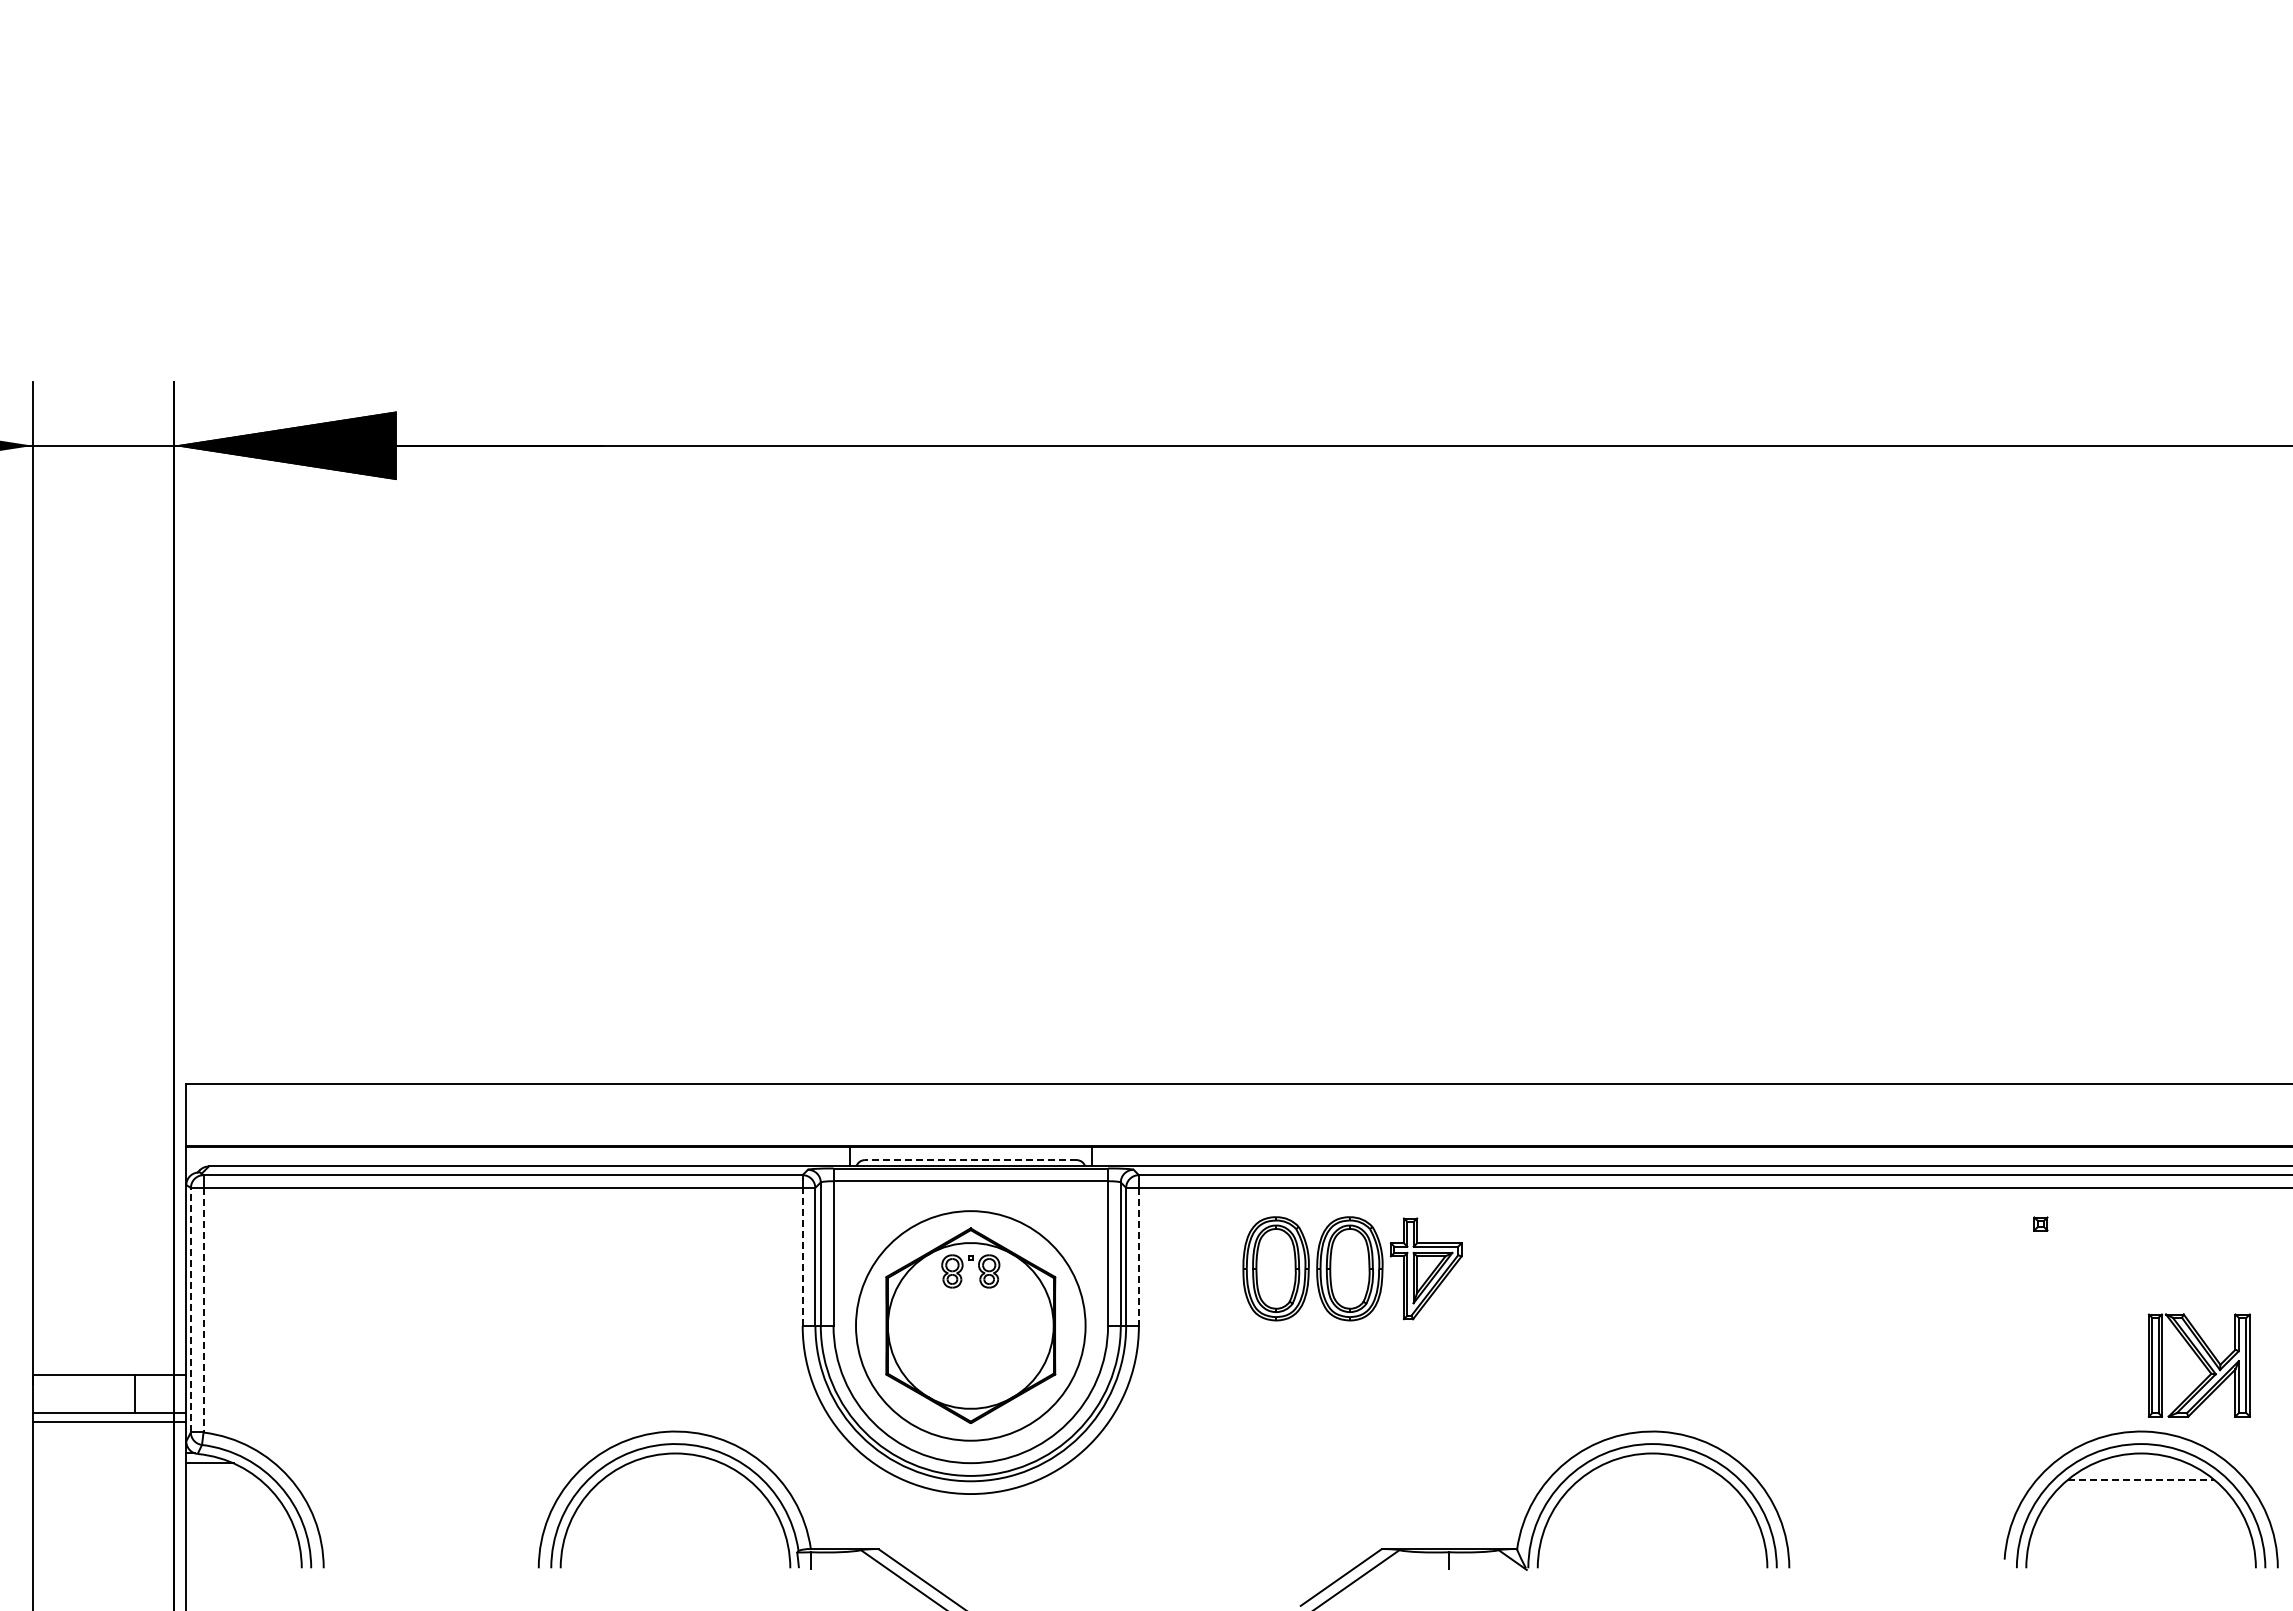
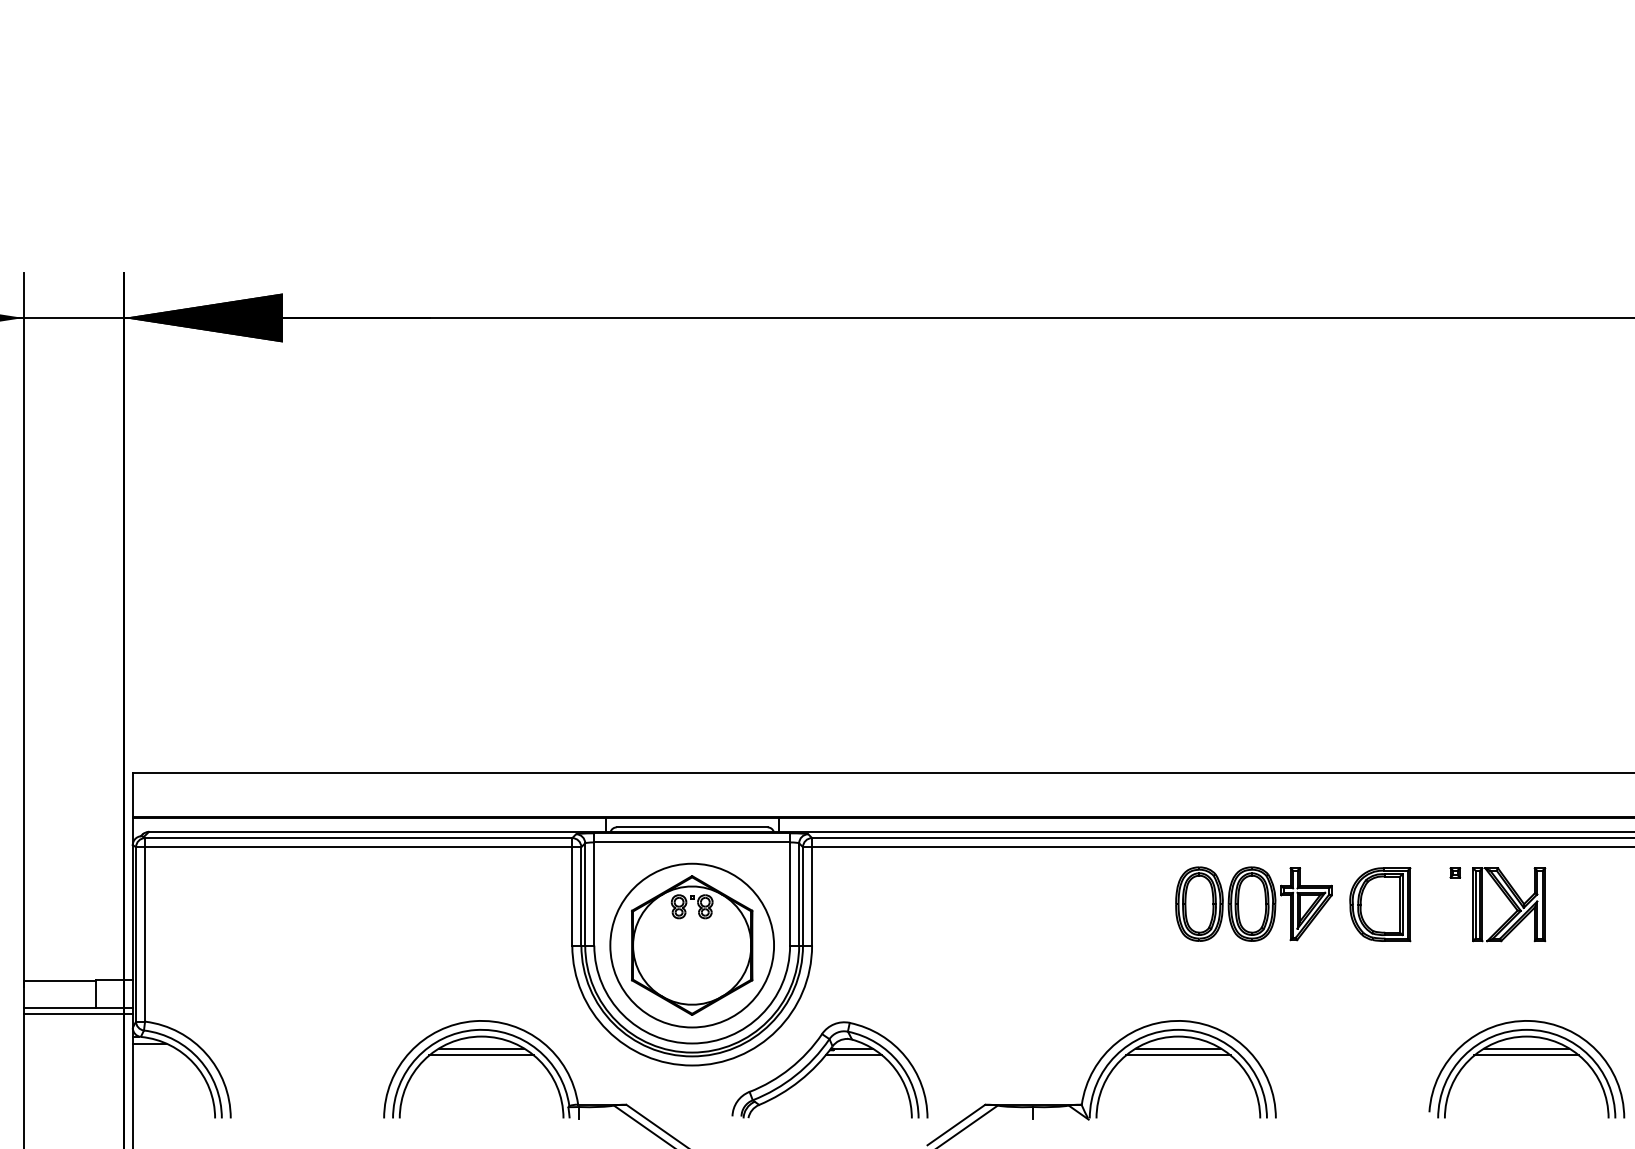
line: (970, 1160) -> (691, 827), dashed -> solid
line: (802, 1256) -> (572, 896), dashed -> solid
line: (1138, 1257) -> (811, 896), dashed -> solid
part: (1352, 1268) -> (1253, 903), moved
part: (1935, 1268) -> (1380, 904), added
line: (190, 1309) -> (135, 933), dashed -> solid
line: (203, 1310) -> (145, 934), dashed -> solid
part: (2198, 1365) -> (1508, 904), moved
line: (675, 1470) -> (481, 1048), added
line: (1652, 1470) -> (1178, 1048), added
line: (2140, 1470) -> (1526, 1048), added
line: (675, 1479) -> (481, 1055), added
line: (1652, 1479) -> (1178, 1055), added
line: (2141, 1479) -> (1527, 1055), dashed -> solid
part: (1151, 1488) -> (821, 1061), added

